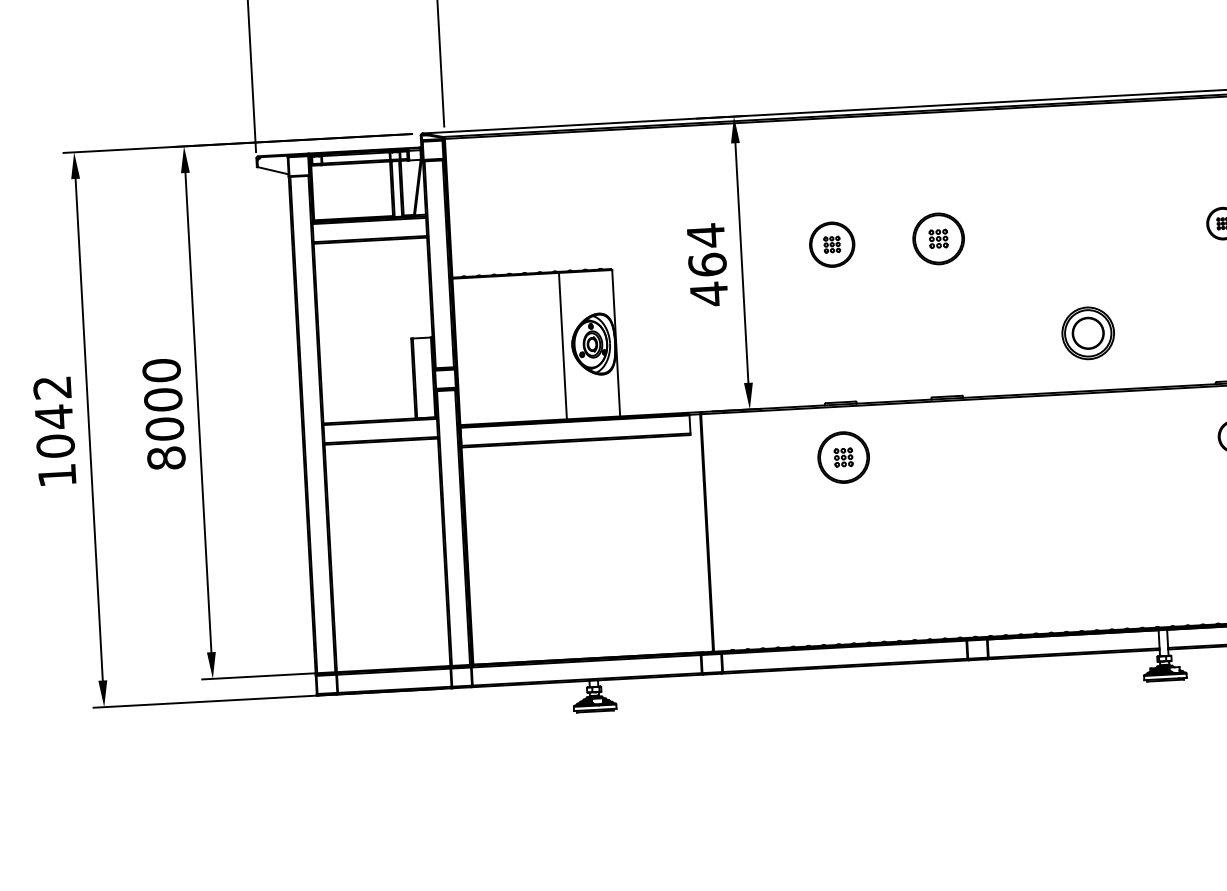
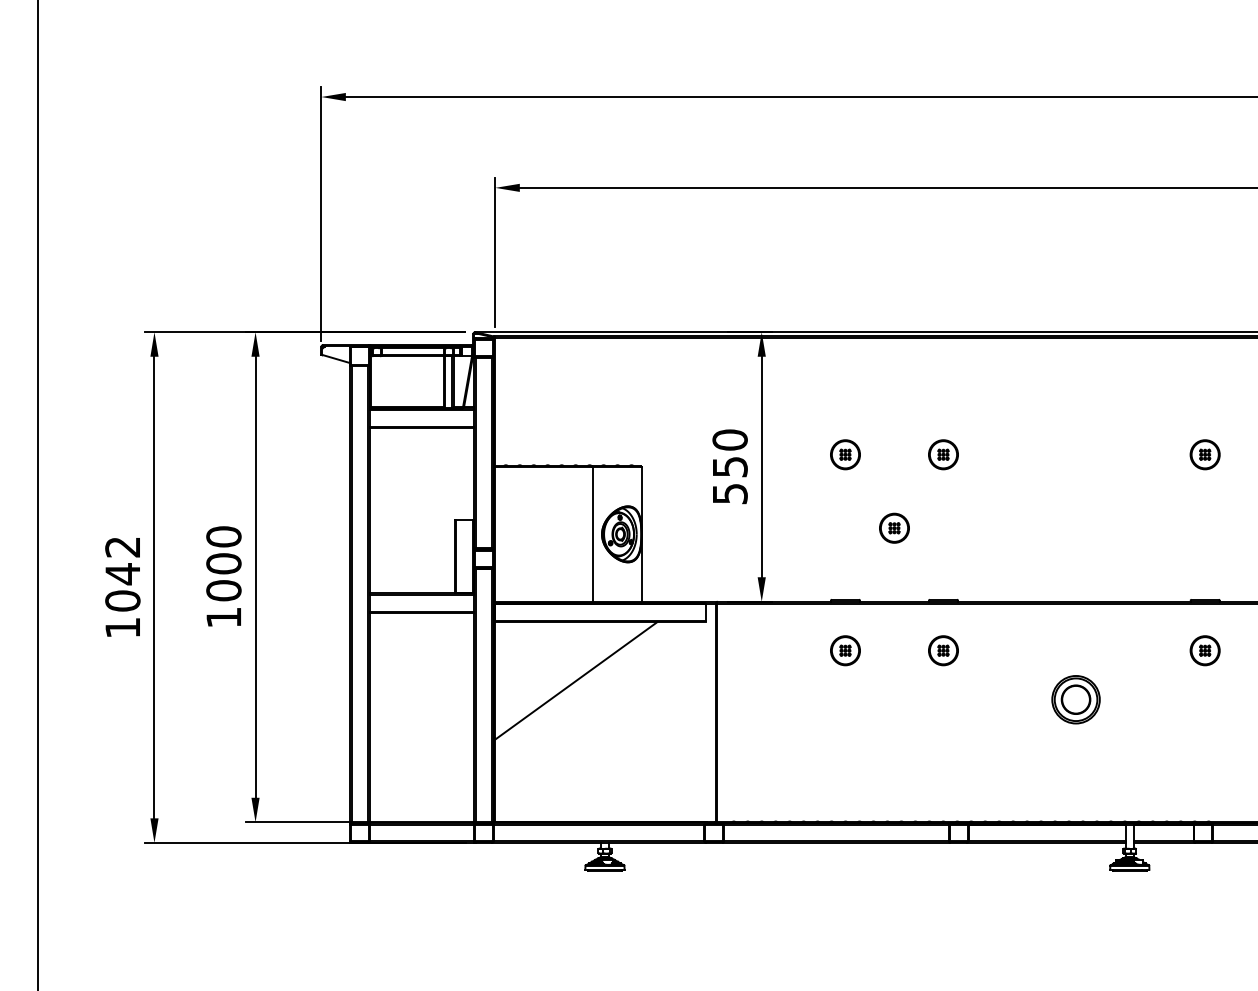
part: (938, 238) -> (943, 454), size x0.62
part: (832, 244) -> (845, 454), size x0.71
text: (706, 265) -> (729, 467), 464 -> 550
part: (889, 320) -> (894, 527), added
part: (1087, 333) -> (1075, 699), moved
part: (950, 451) -> (943, 650), added
part: (843, 457) -> (845, 650), size x0.62
text: (165, 458) -> (223, 617), 8000 -> 1000
line: (553, 505) -> (576, 680), added

